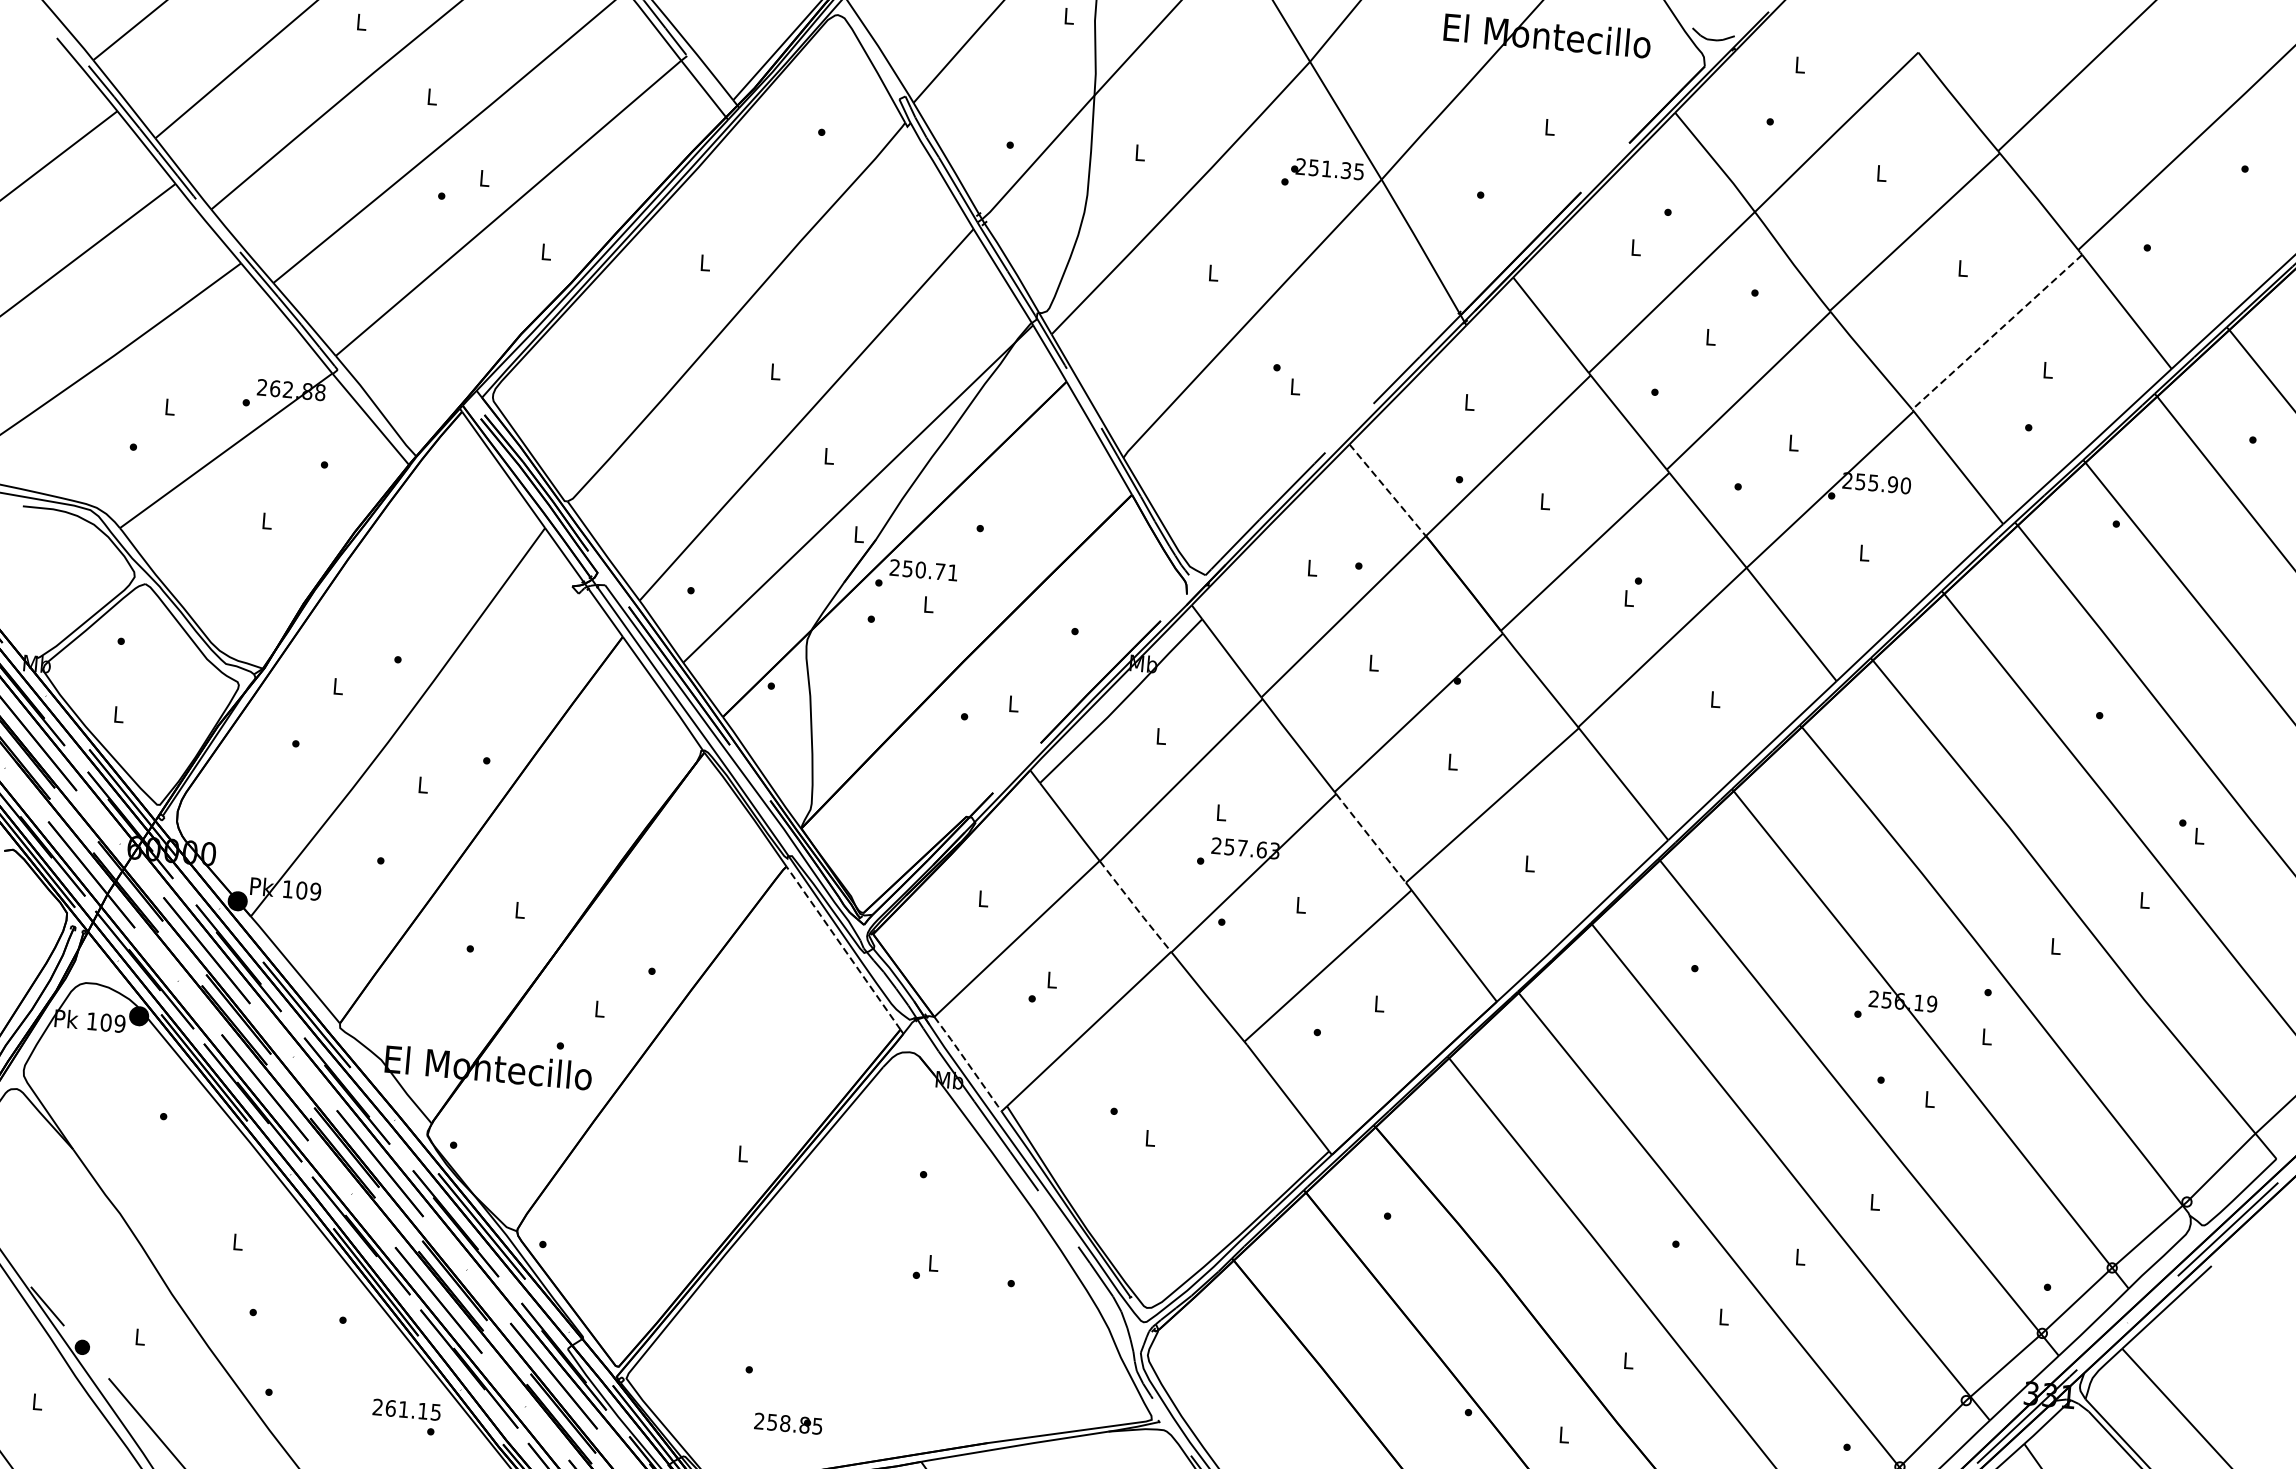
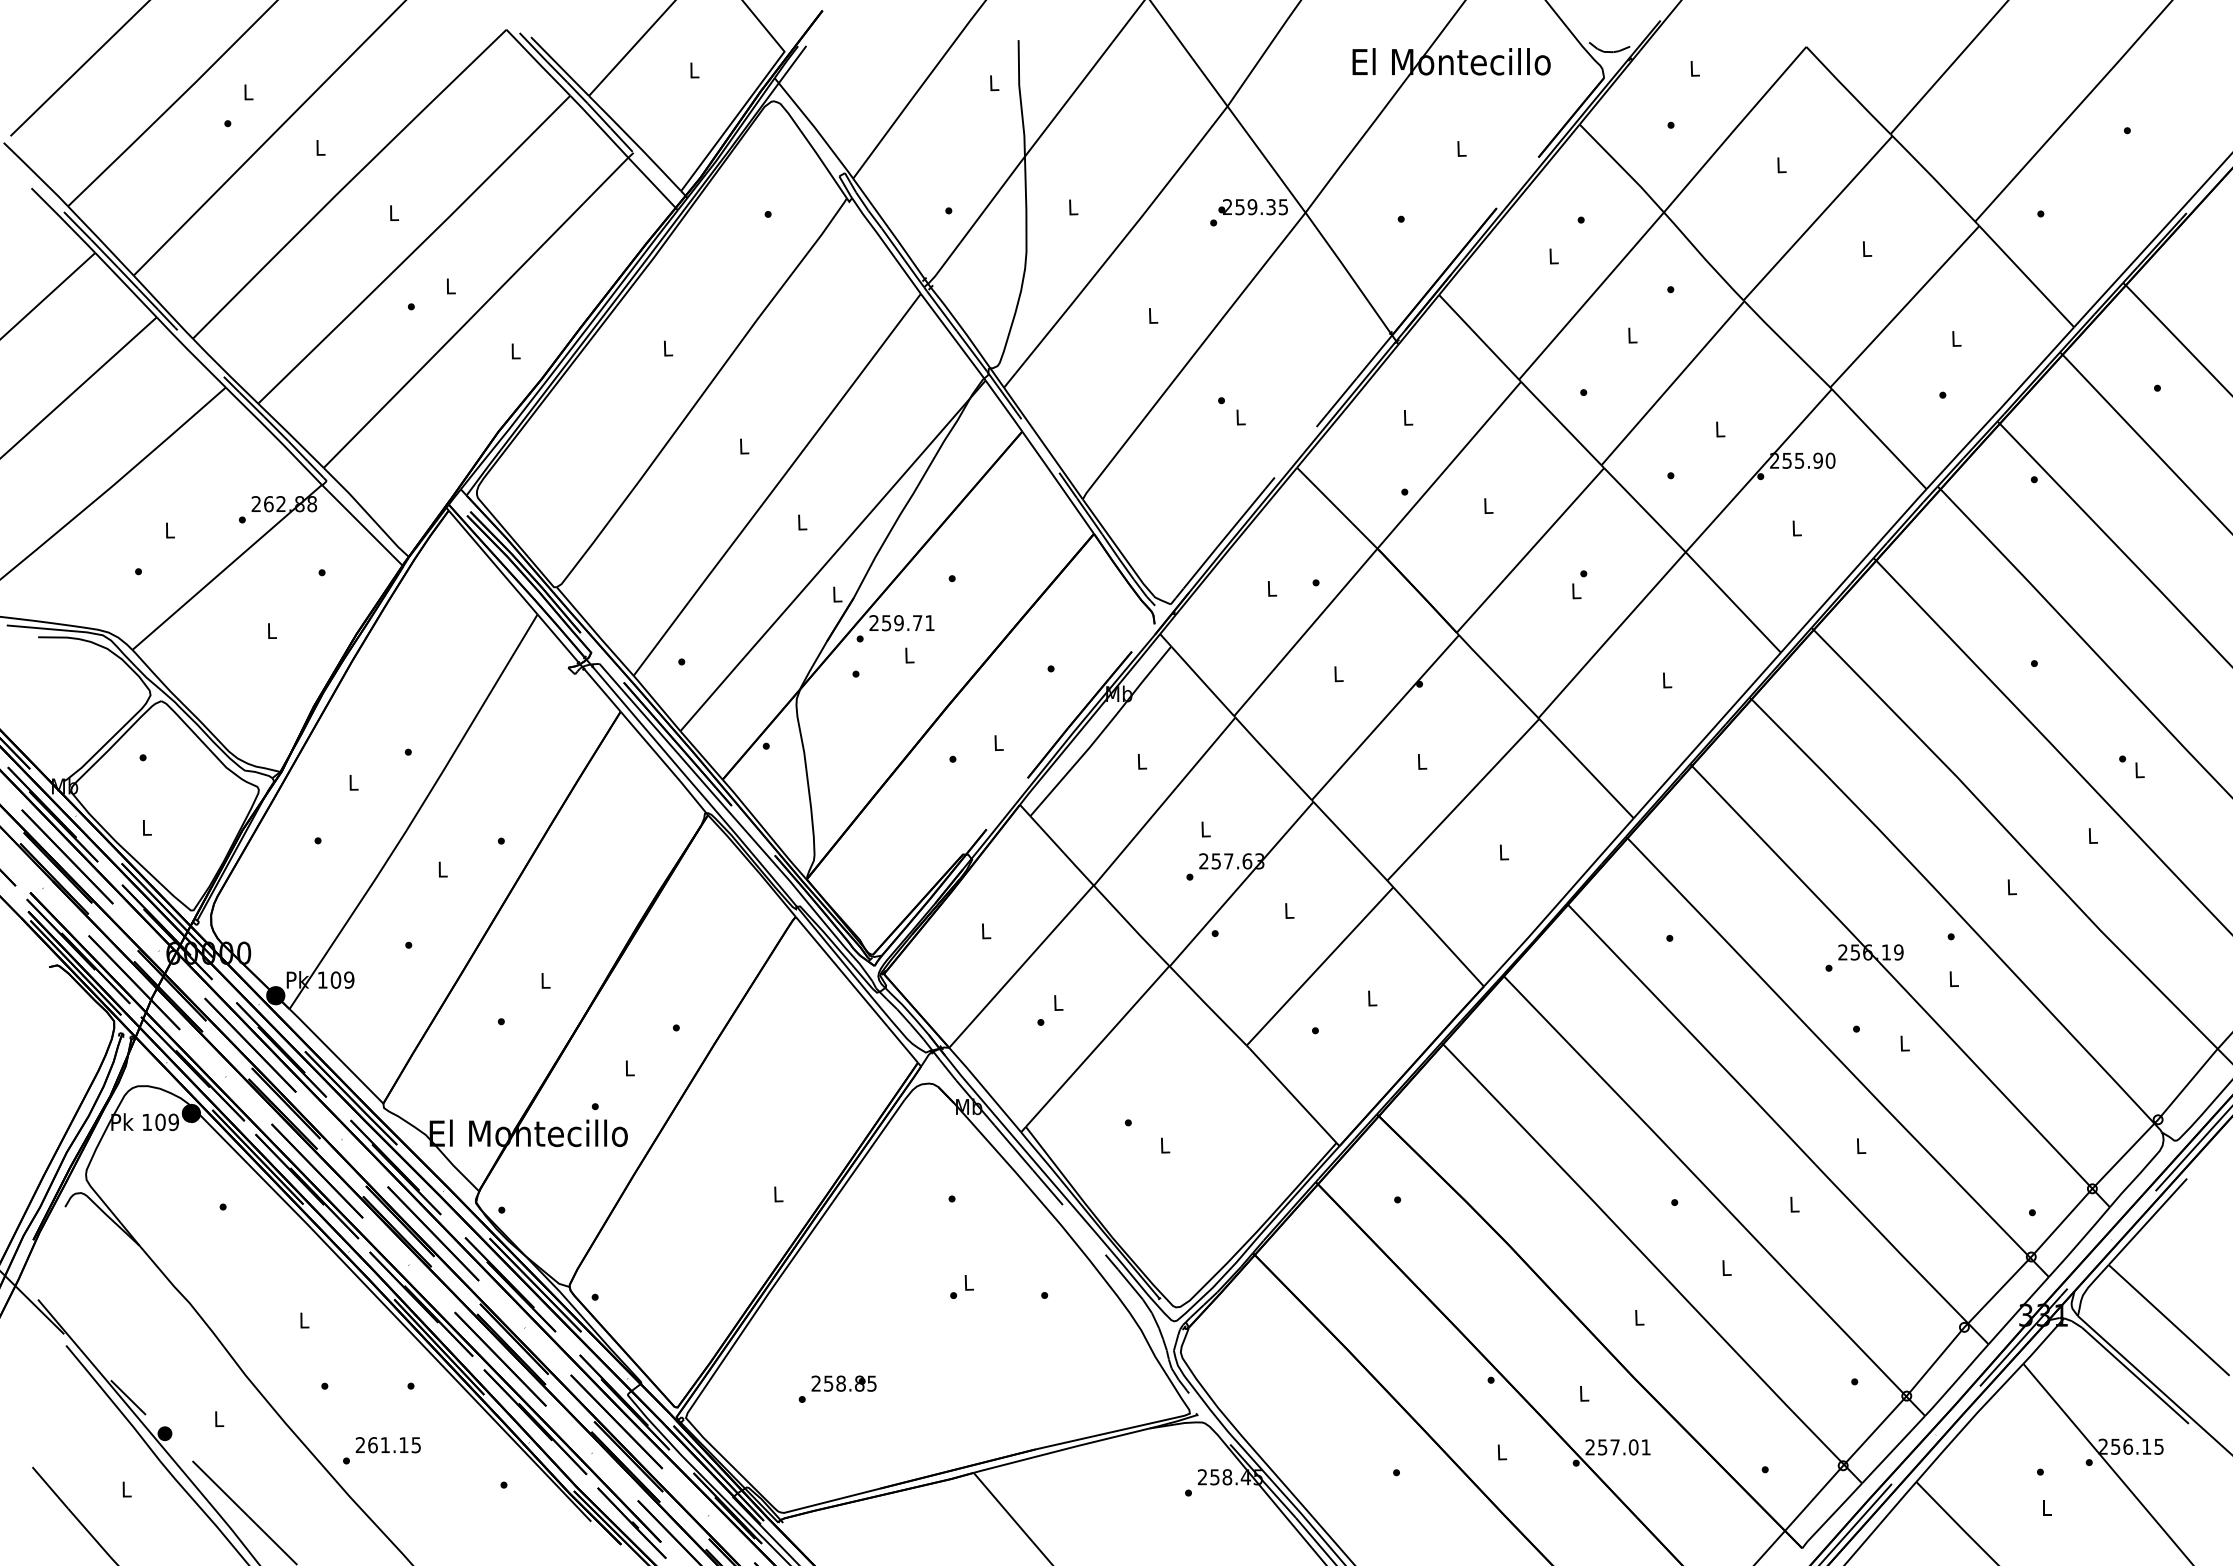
text: (1326, 169) -> (1252, 207), 251.35 -> 259.35
line: (1995, 333) -> (1903, 308), dashed -> solid
line: (1387, 490) -> (1337, 508), dashed -> solid
text: (920, 570) -> (898, 623), 250.71 -> 259.71
line: (1370, 837) -> (1349, 840), dashed -> solid
line: (1135, 907) -> (1131, 926), dashed -> solid
line: (843, 947) -> (856, 989), dashed -> solid
line: (968, 1064) -> (985, 1090), dashed -> solid
text: (405, 1410) -> (387, 1445), moved
text: (787, 1423) -> (843, 1383), moved

